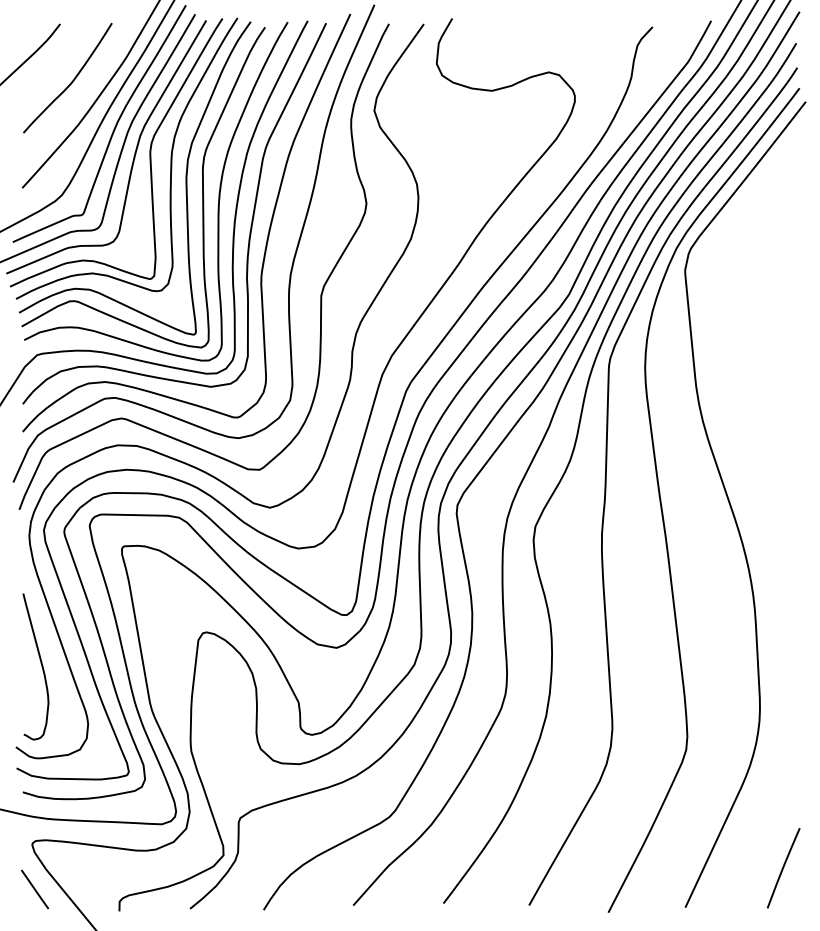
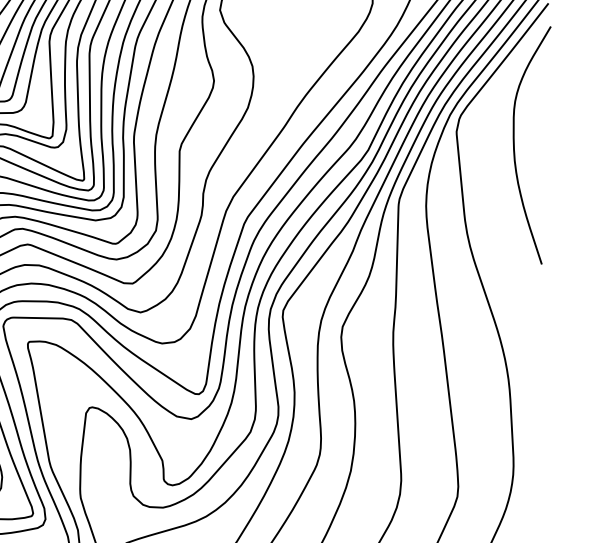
curve: (761, 287) -> (514, 144), added

